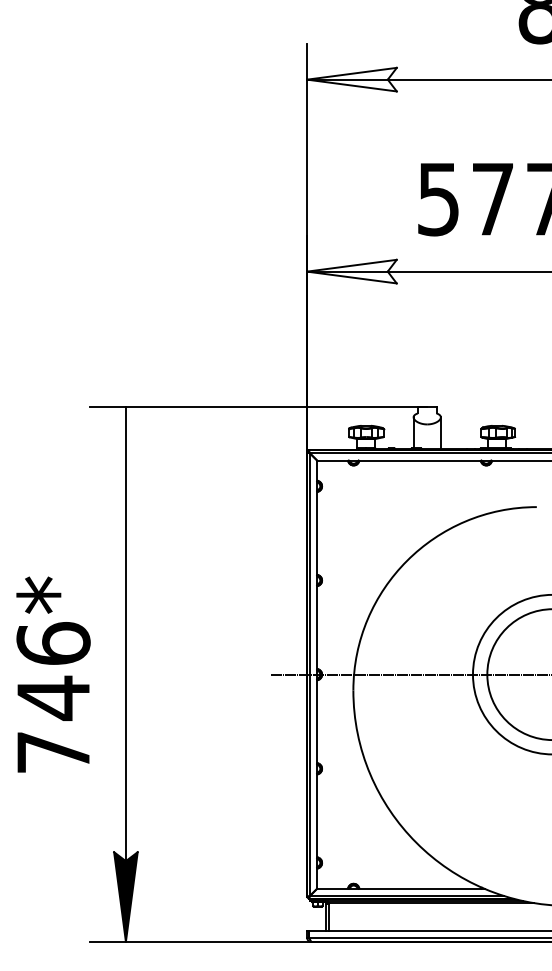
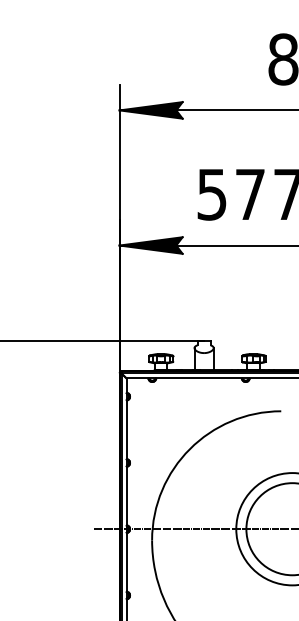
fill: (351, 79) -> (150, 110), added
fill: (351, 271) -> (150, 245), added

